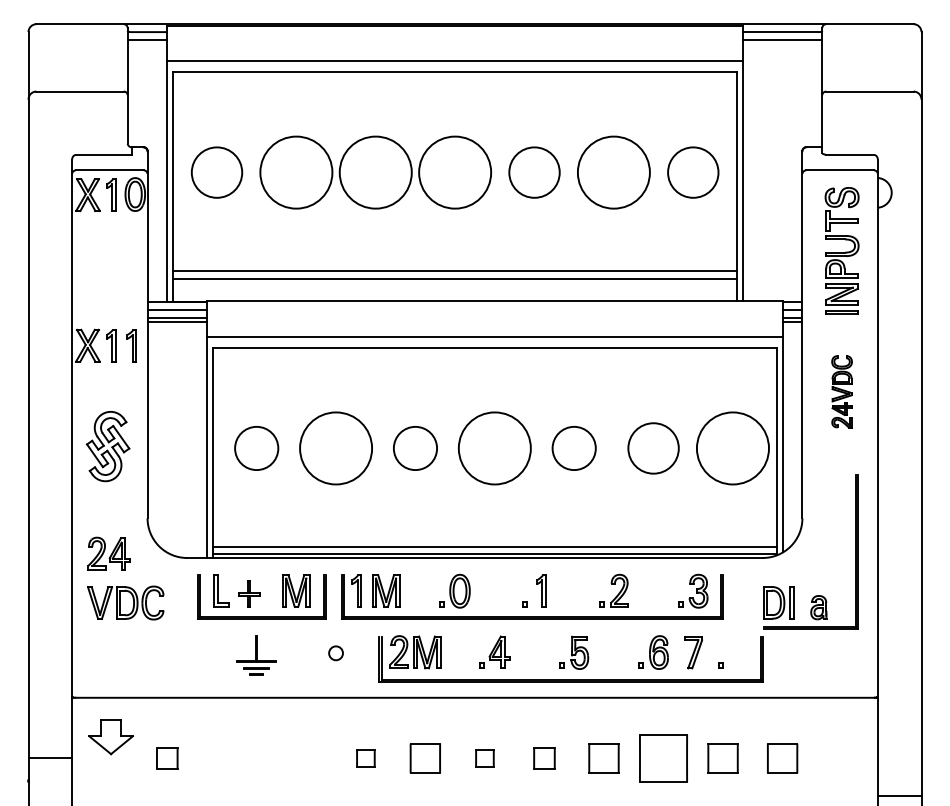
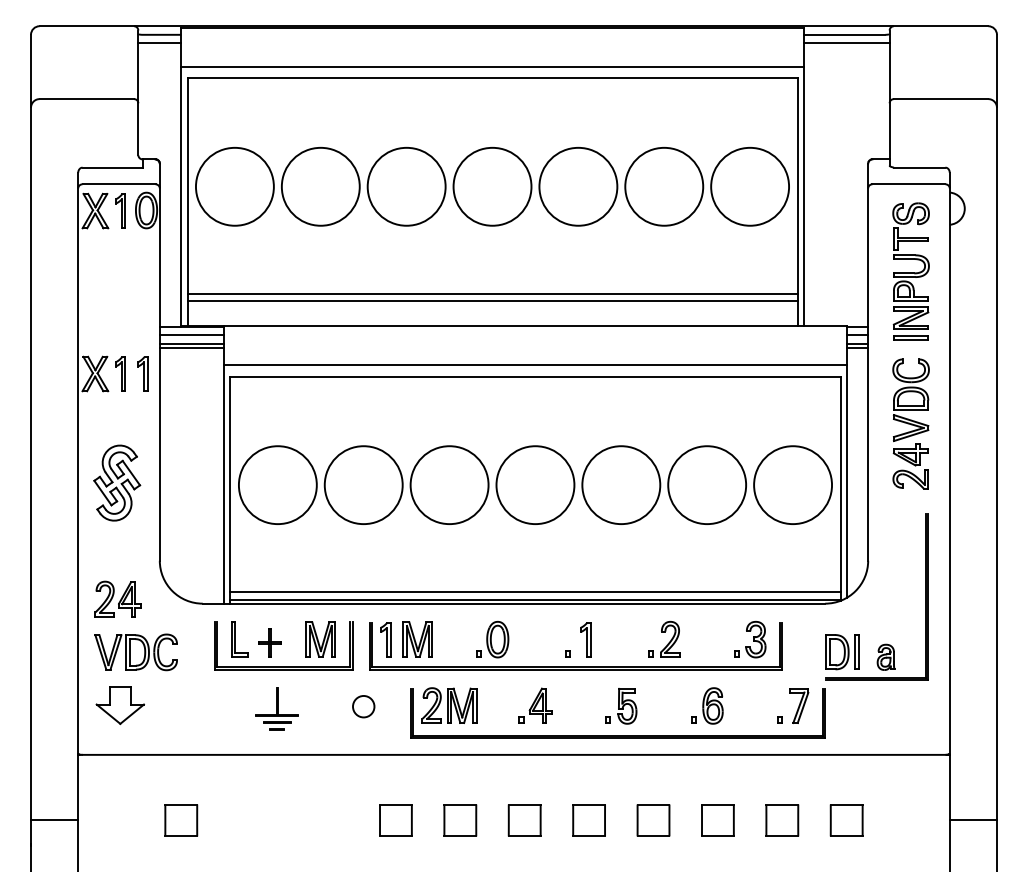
circle: (217, 172) -> (235, 186), size x1.43
circle: (534, 172) -> (578, 186), size x1.43
circle: (693, 172) -> (750, 186), size x1.43
part: (841, 391) -> (910, 423), size x1.67
circle: (256, 448) -> (277, 485), size x1.67
circle: (415, 448) -> (449, 485), size x1.67
circle: (574, 448) -> (621, 485), size x1.67
circle: (653, 448) -> (707, 485), size x1.43
part: (693, 652) -> (799, 705), moved
circle: (335, 653) -> (363, 706), size x1.43
part: (110, 737) -> (119, 705), moved
part: (166, 758) -> (180, 820), size x1.43
part: (365, 758) -> (395, 820), size x1.67
part: (484, 758) -> (524, 820), size x1.67
part: (544, 758) -> (589, 820), size x1.43
part: (663, 758) -> (717, 820), size x0.62
line: (899, 796) -> (973, 820), moved

